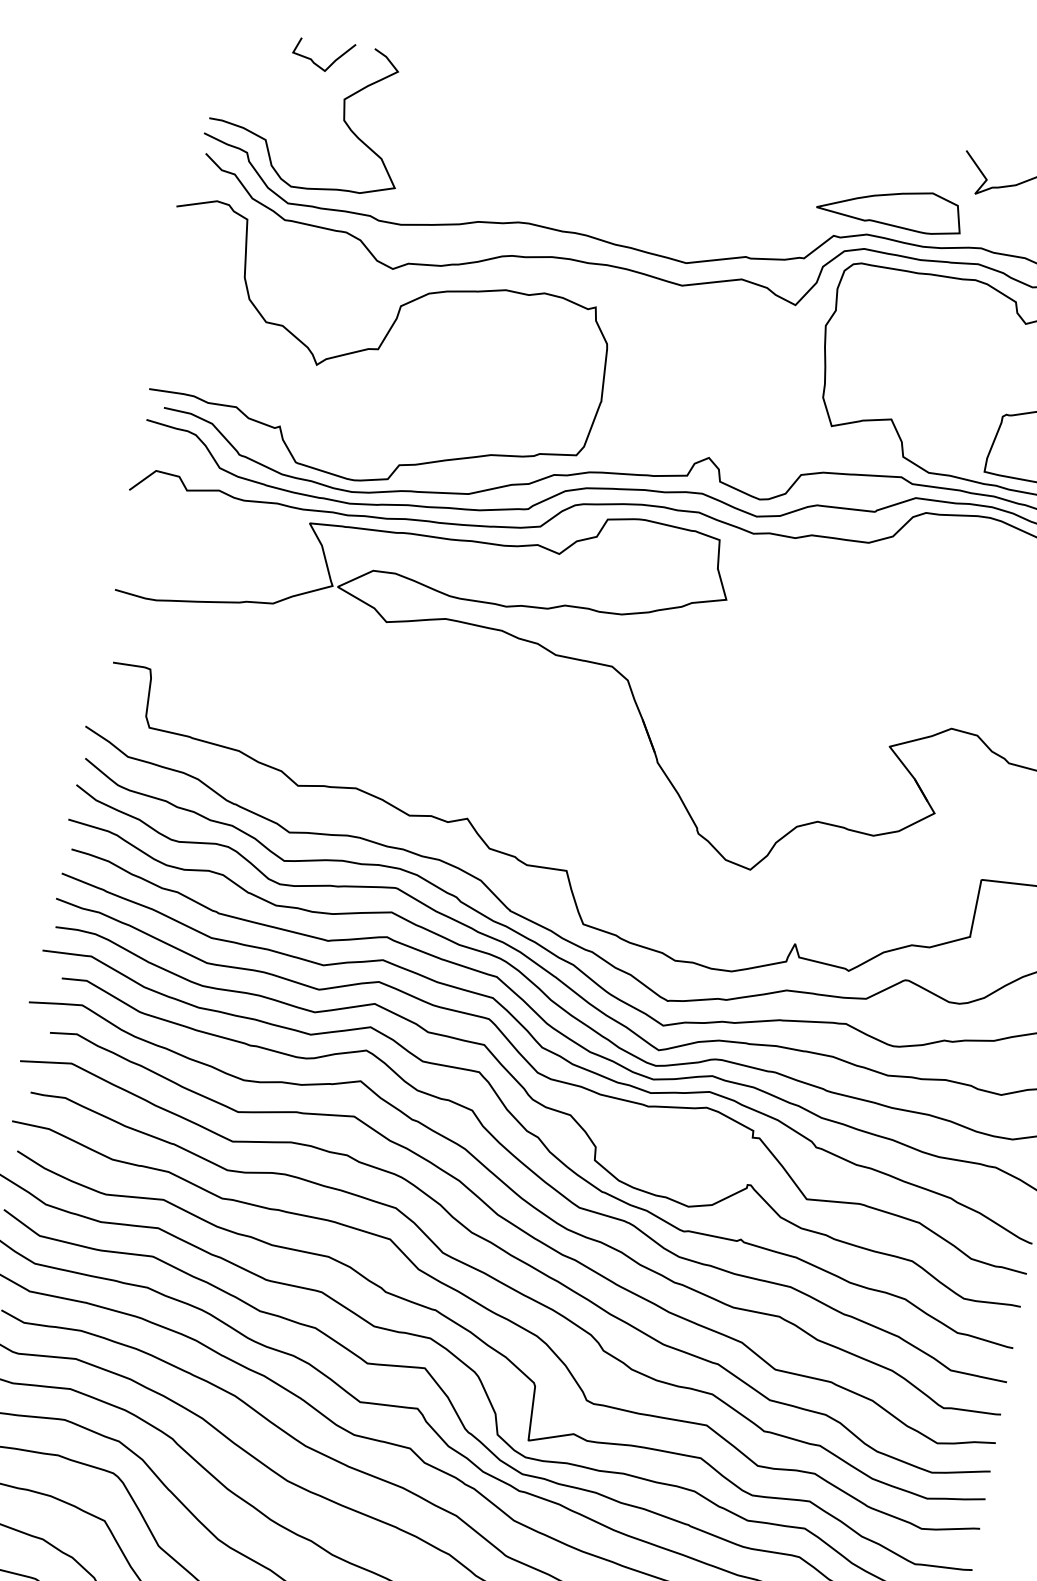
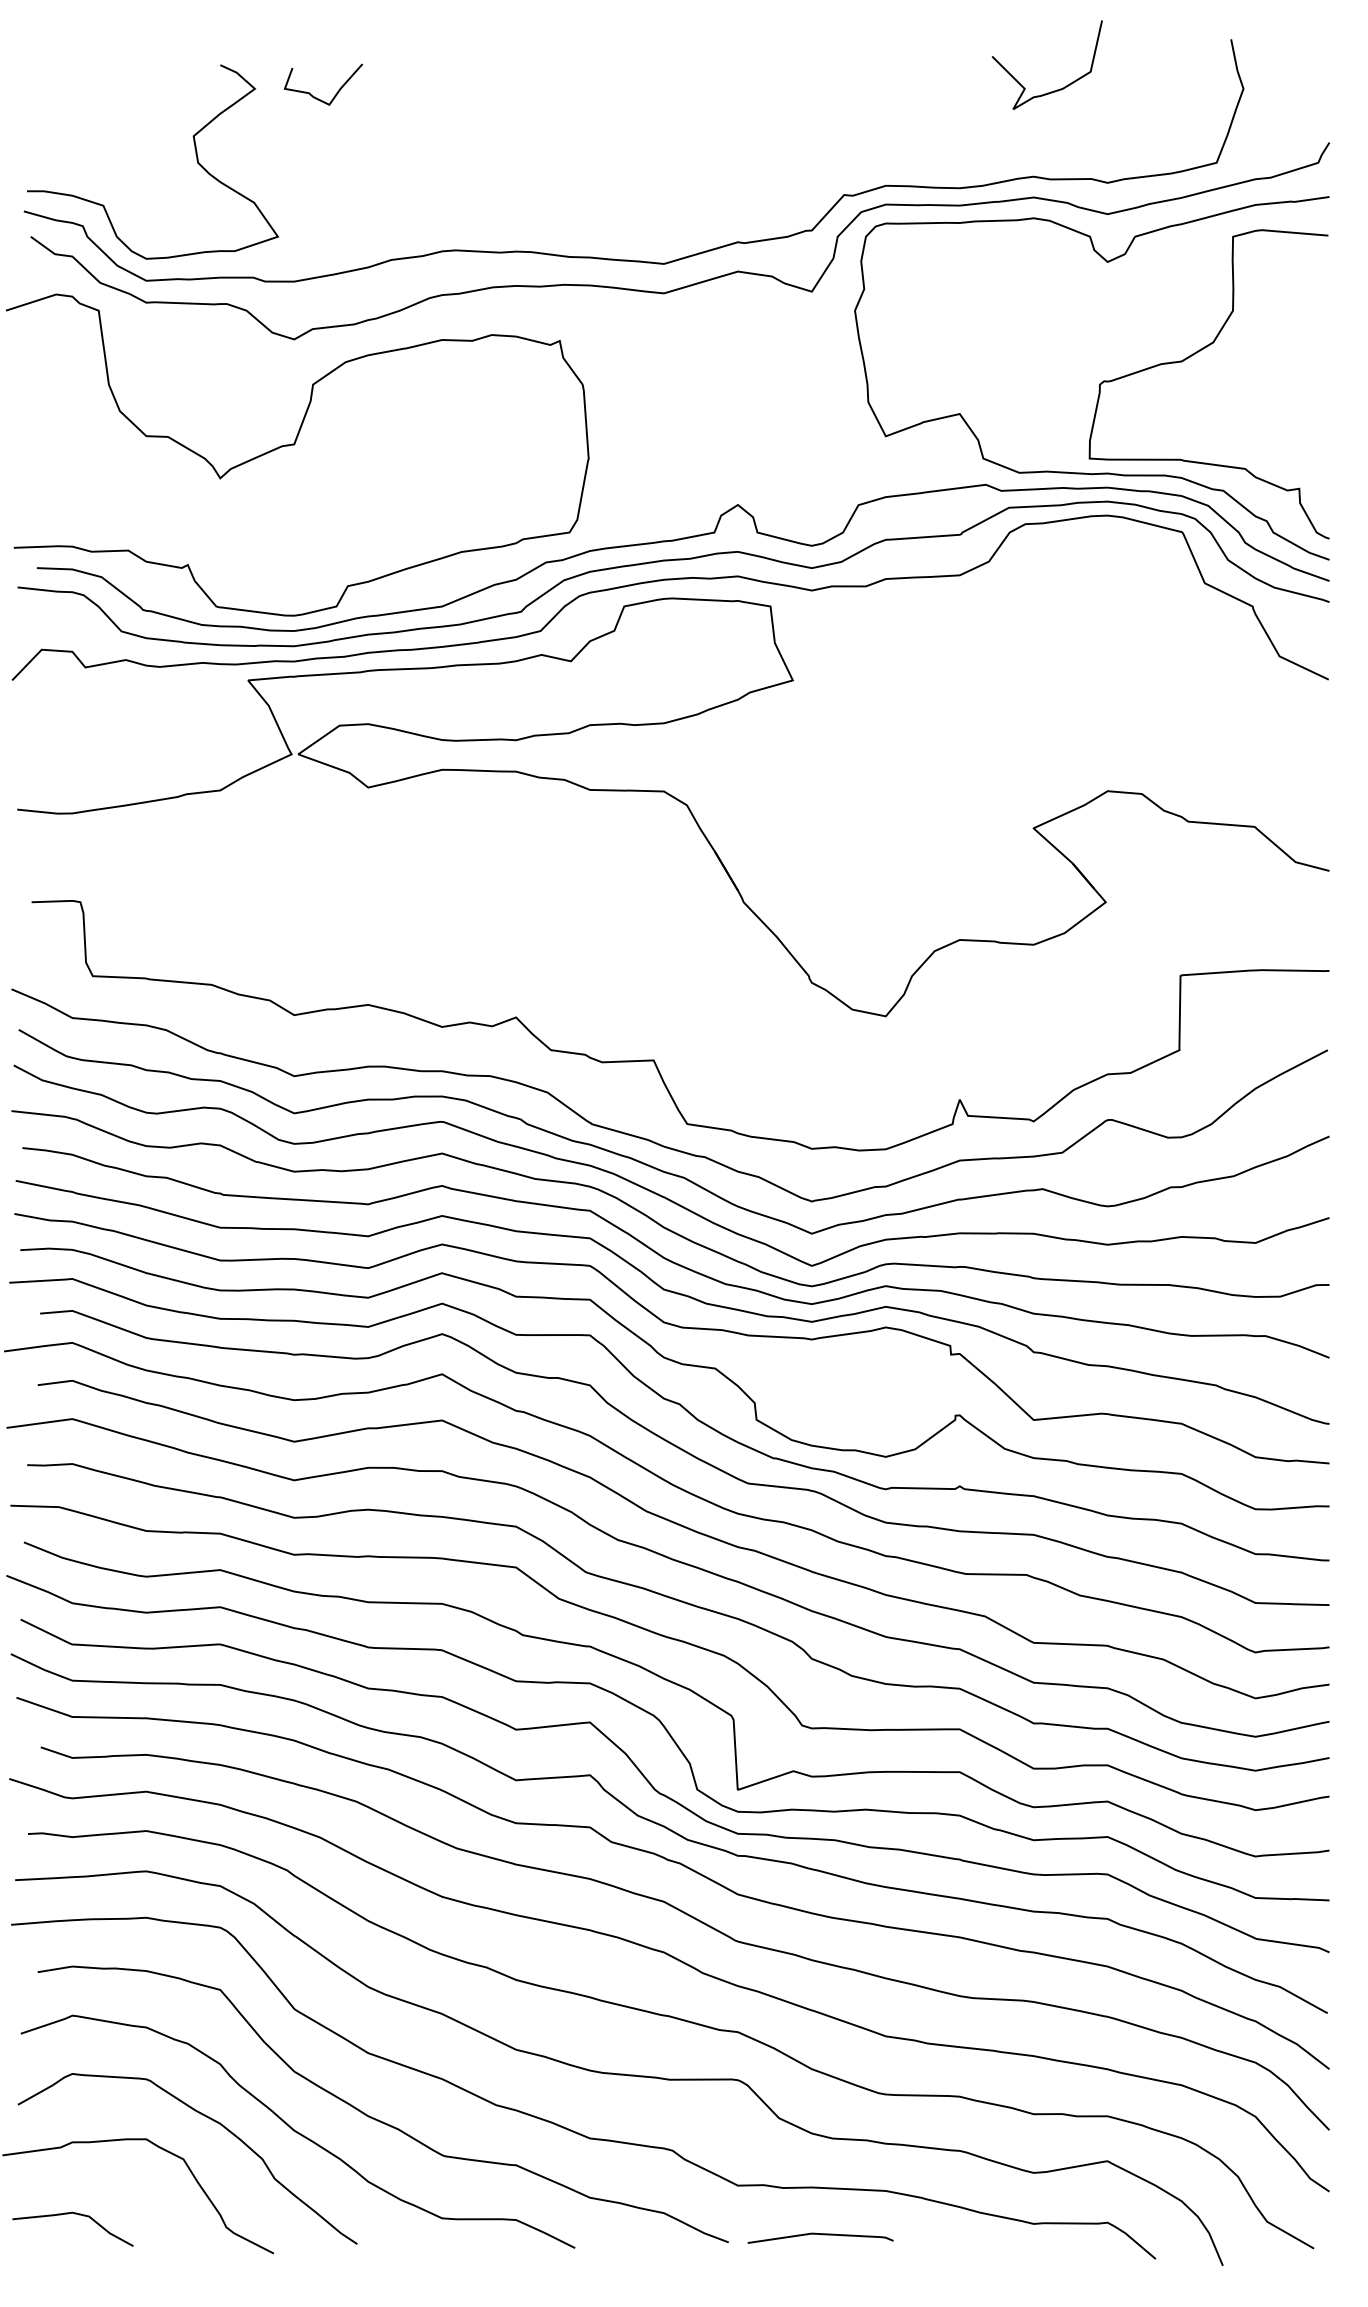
curve: (314, 61) -> (313, 95), moved
part: (890, 206) -> (909, 144), removed

